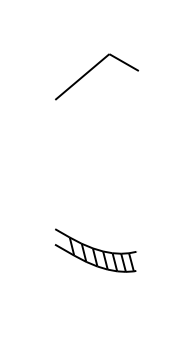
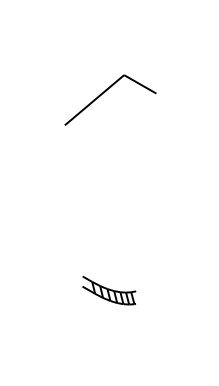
part: (96, 250) -> (109, 290), size x0.6

